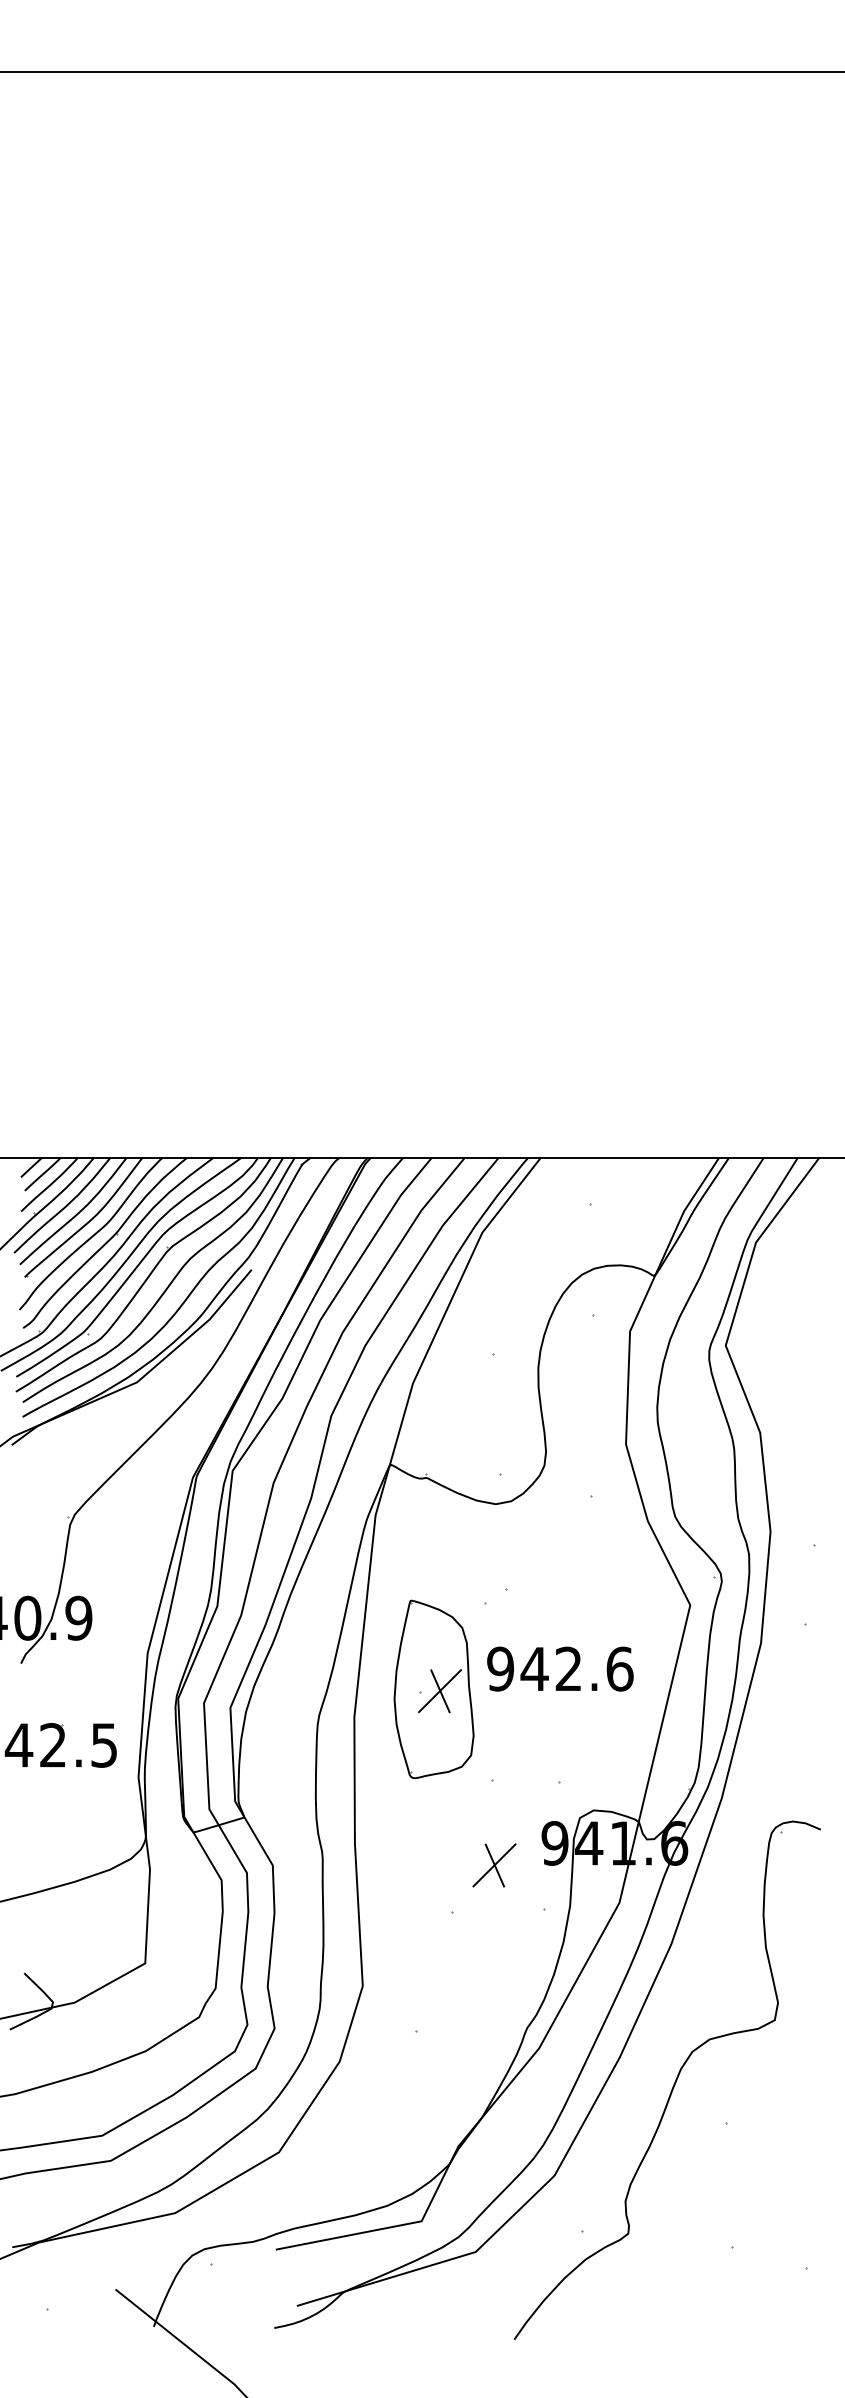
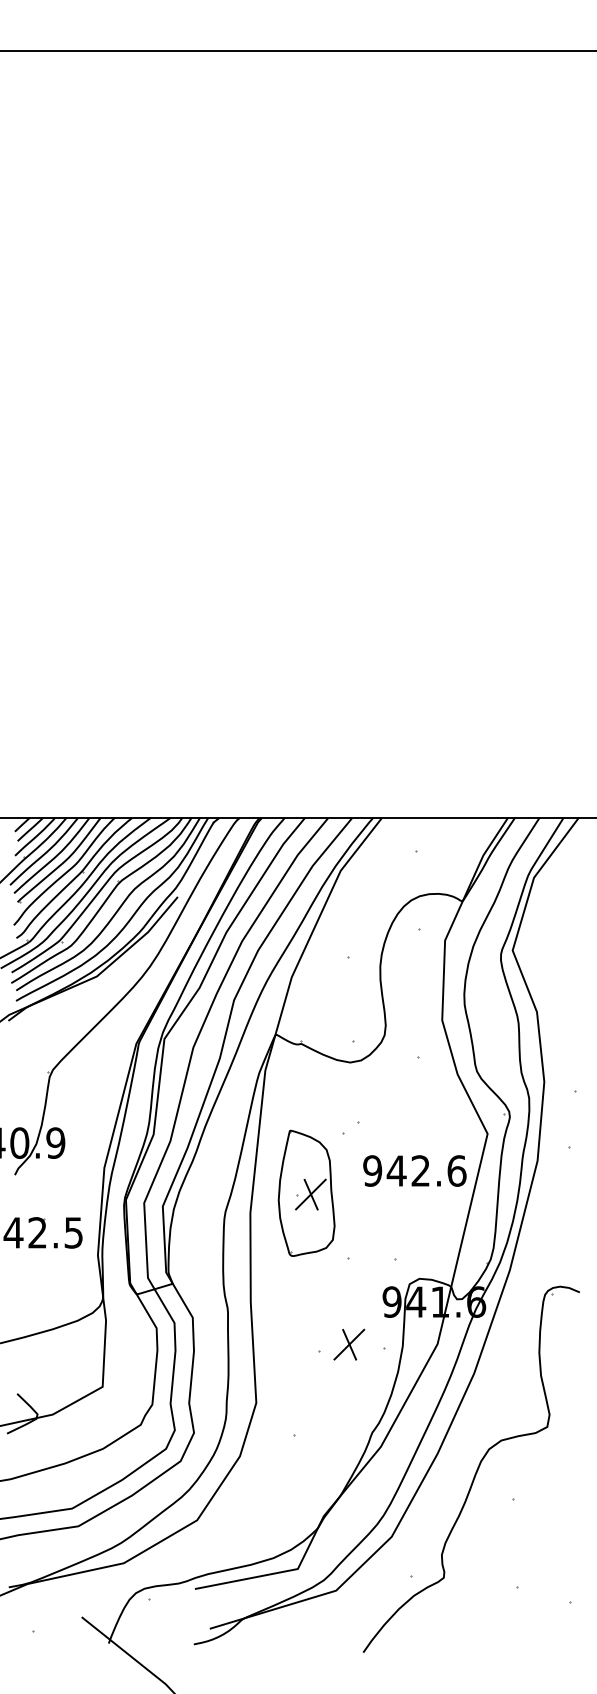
text: (559, 1668) -> (414, 1170), moved
part: (494, 1865) -> (349, 1344), moved

